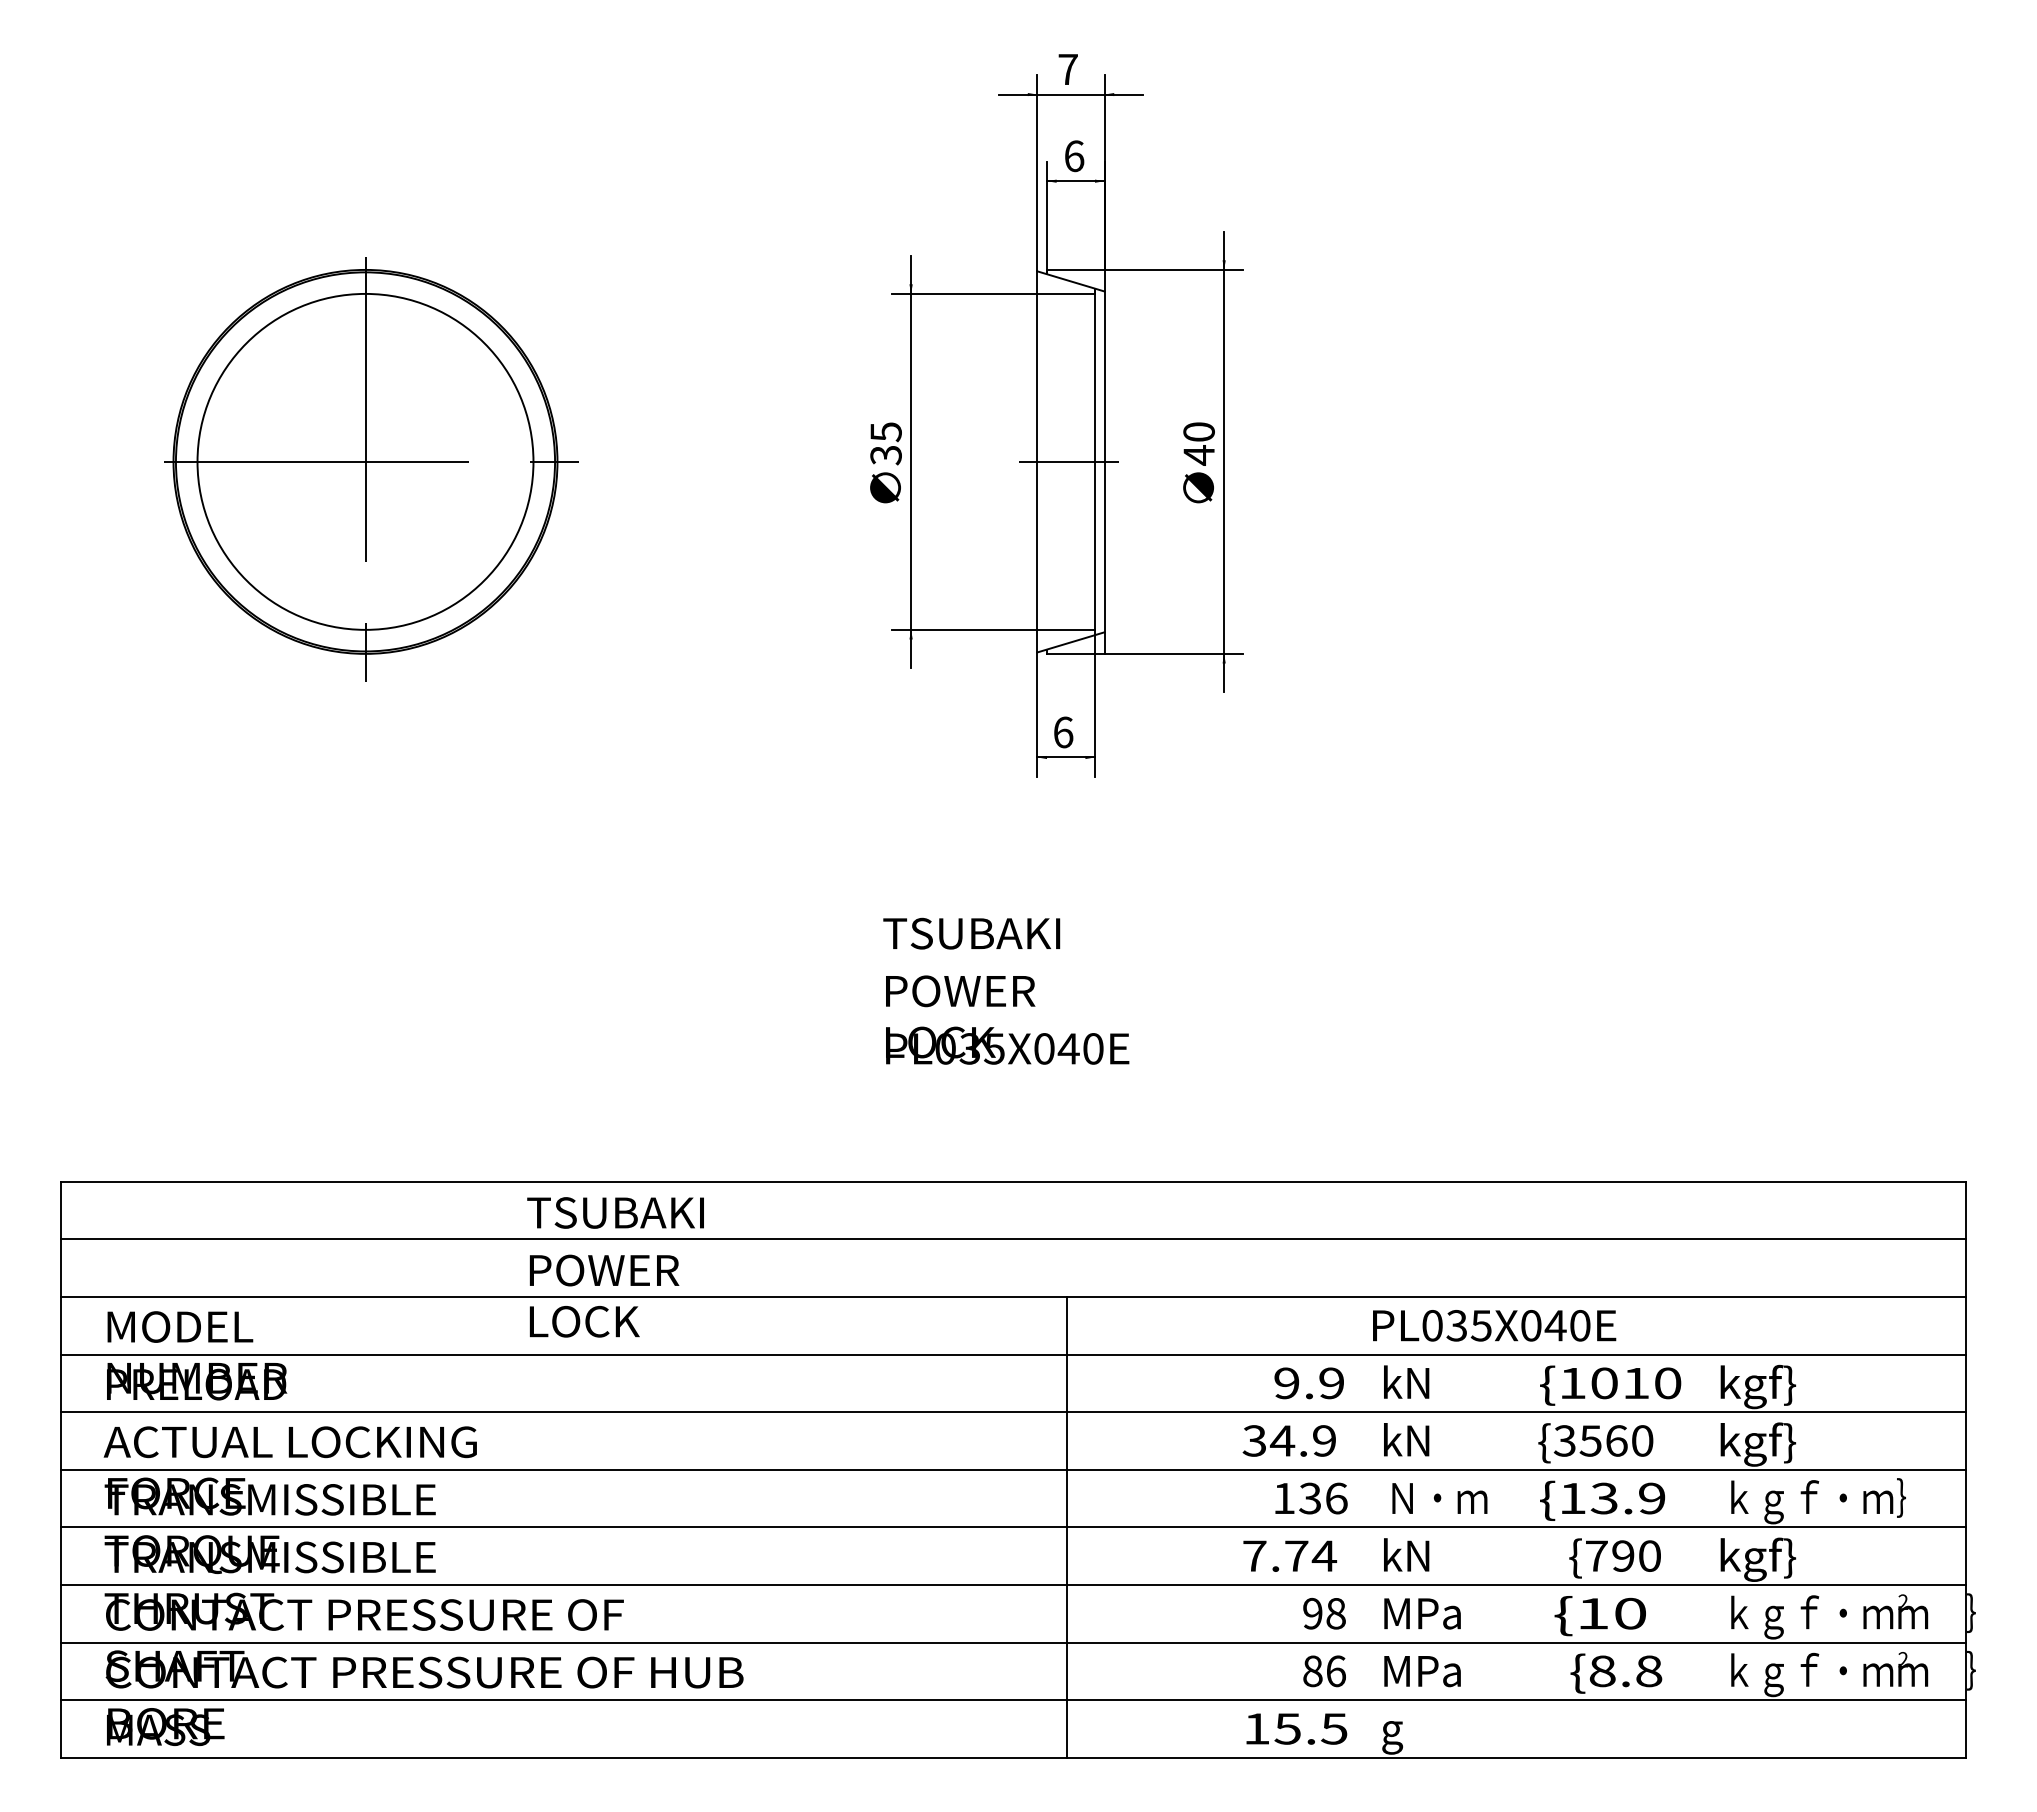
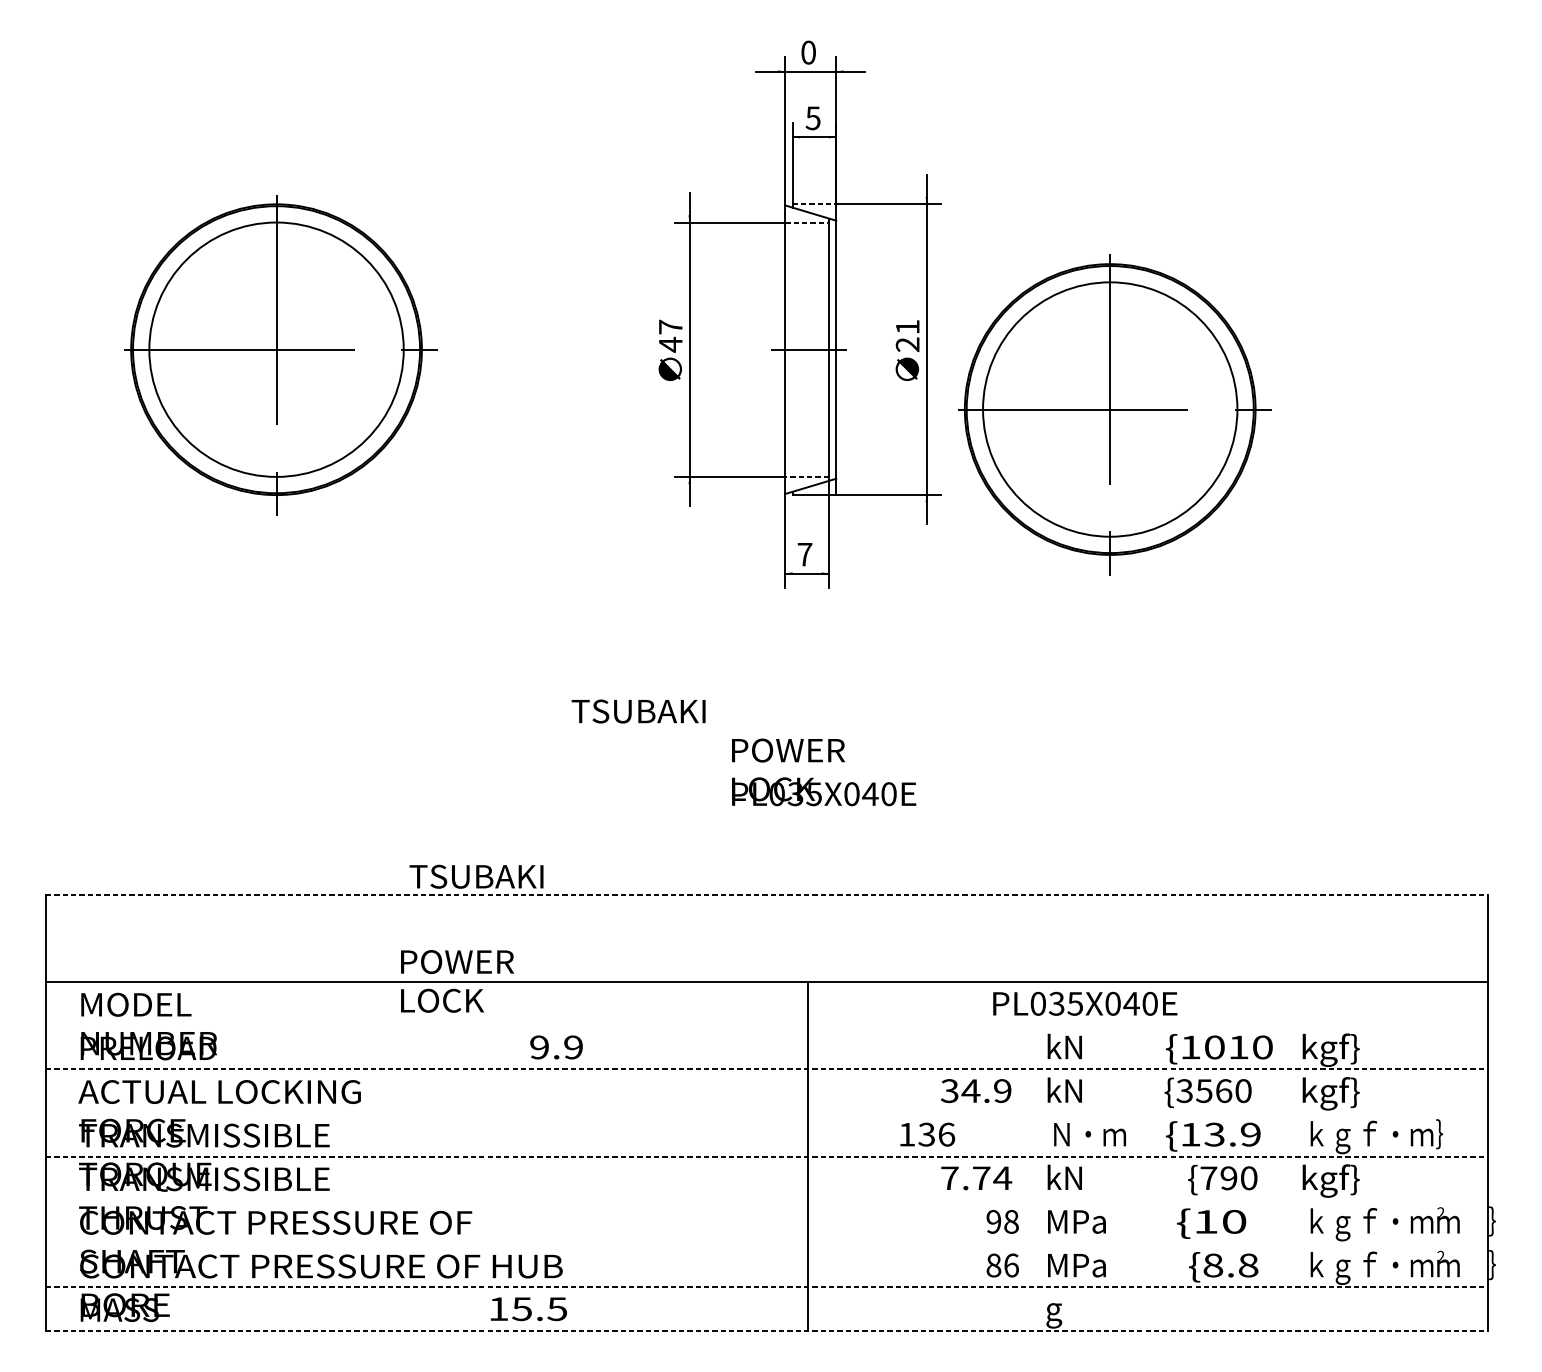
text: (1067, 69) -> (808, 52), 7 -> 0
text: (1074, 156) -> (813, 118), 6 -> 5
line: (1075, 269) -> (814, 204), solid -> dashed
line: (1066, 293) -> (807, 222), solid -> dashed
text: (885, 443) -> (670, 335), 35 -> 47
text: (1198, 443) -> (907, 335), 40 -> 21
part: (1472, 548) -> (1114, 415), added
line: (1066, 629) -> (807, 476), solid -> dashed
text: (1063, 732) -> (805, 554), 6 -> 7
text: (971, 933) -> (638, 711), moved
text: (1007, 1019) -> (824, 771), moved
line: (1013, 1181) -> (767, 894), solid -> dashed
text: (615, 1212) -> (476, 876), moved
line: (1013, 1239) -> (767, 938), removed
text: (1494, 1325) -> (1085, 1003), moved
line: (1013, 1354) -> (767, 1025), removed
text: (1308, 1383) -> (555, 1047), moved
line: (1013, 1412) -> (767, 1069), solid -> dashed
line: (1013, 1469) -> (767, 1112), removed
text: (1311, 1498) -> (927, 1134), moved
line: (1013, 1527) -> (767, 1156), solid -> dashed
line: (1013, 1584) -> (767, 1199), removed
line: (1013, 1642) -> (767, 1243), removed
line: (1013, 1700) -> (767, 1287), solid -> dashed
text: (1296, 1728) -> (528, 1308), moved
line: (1013, 1757) -> (767, 1330), solid -> dashed

